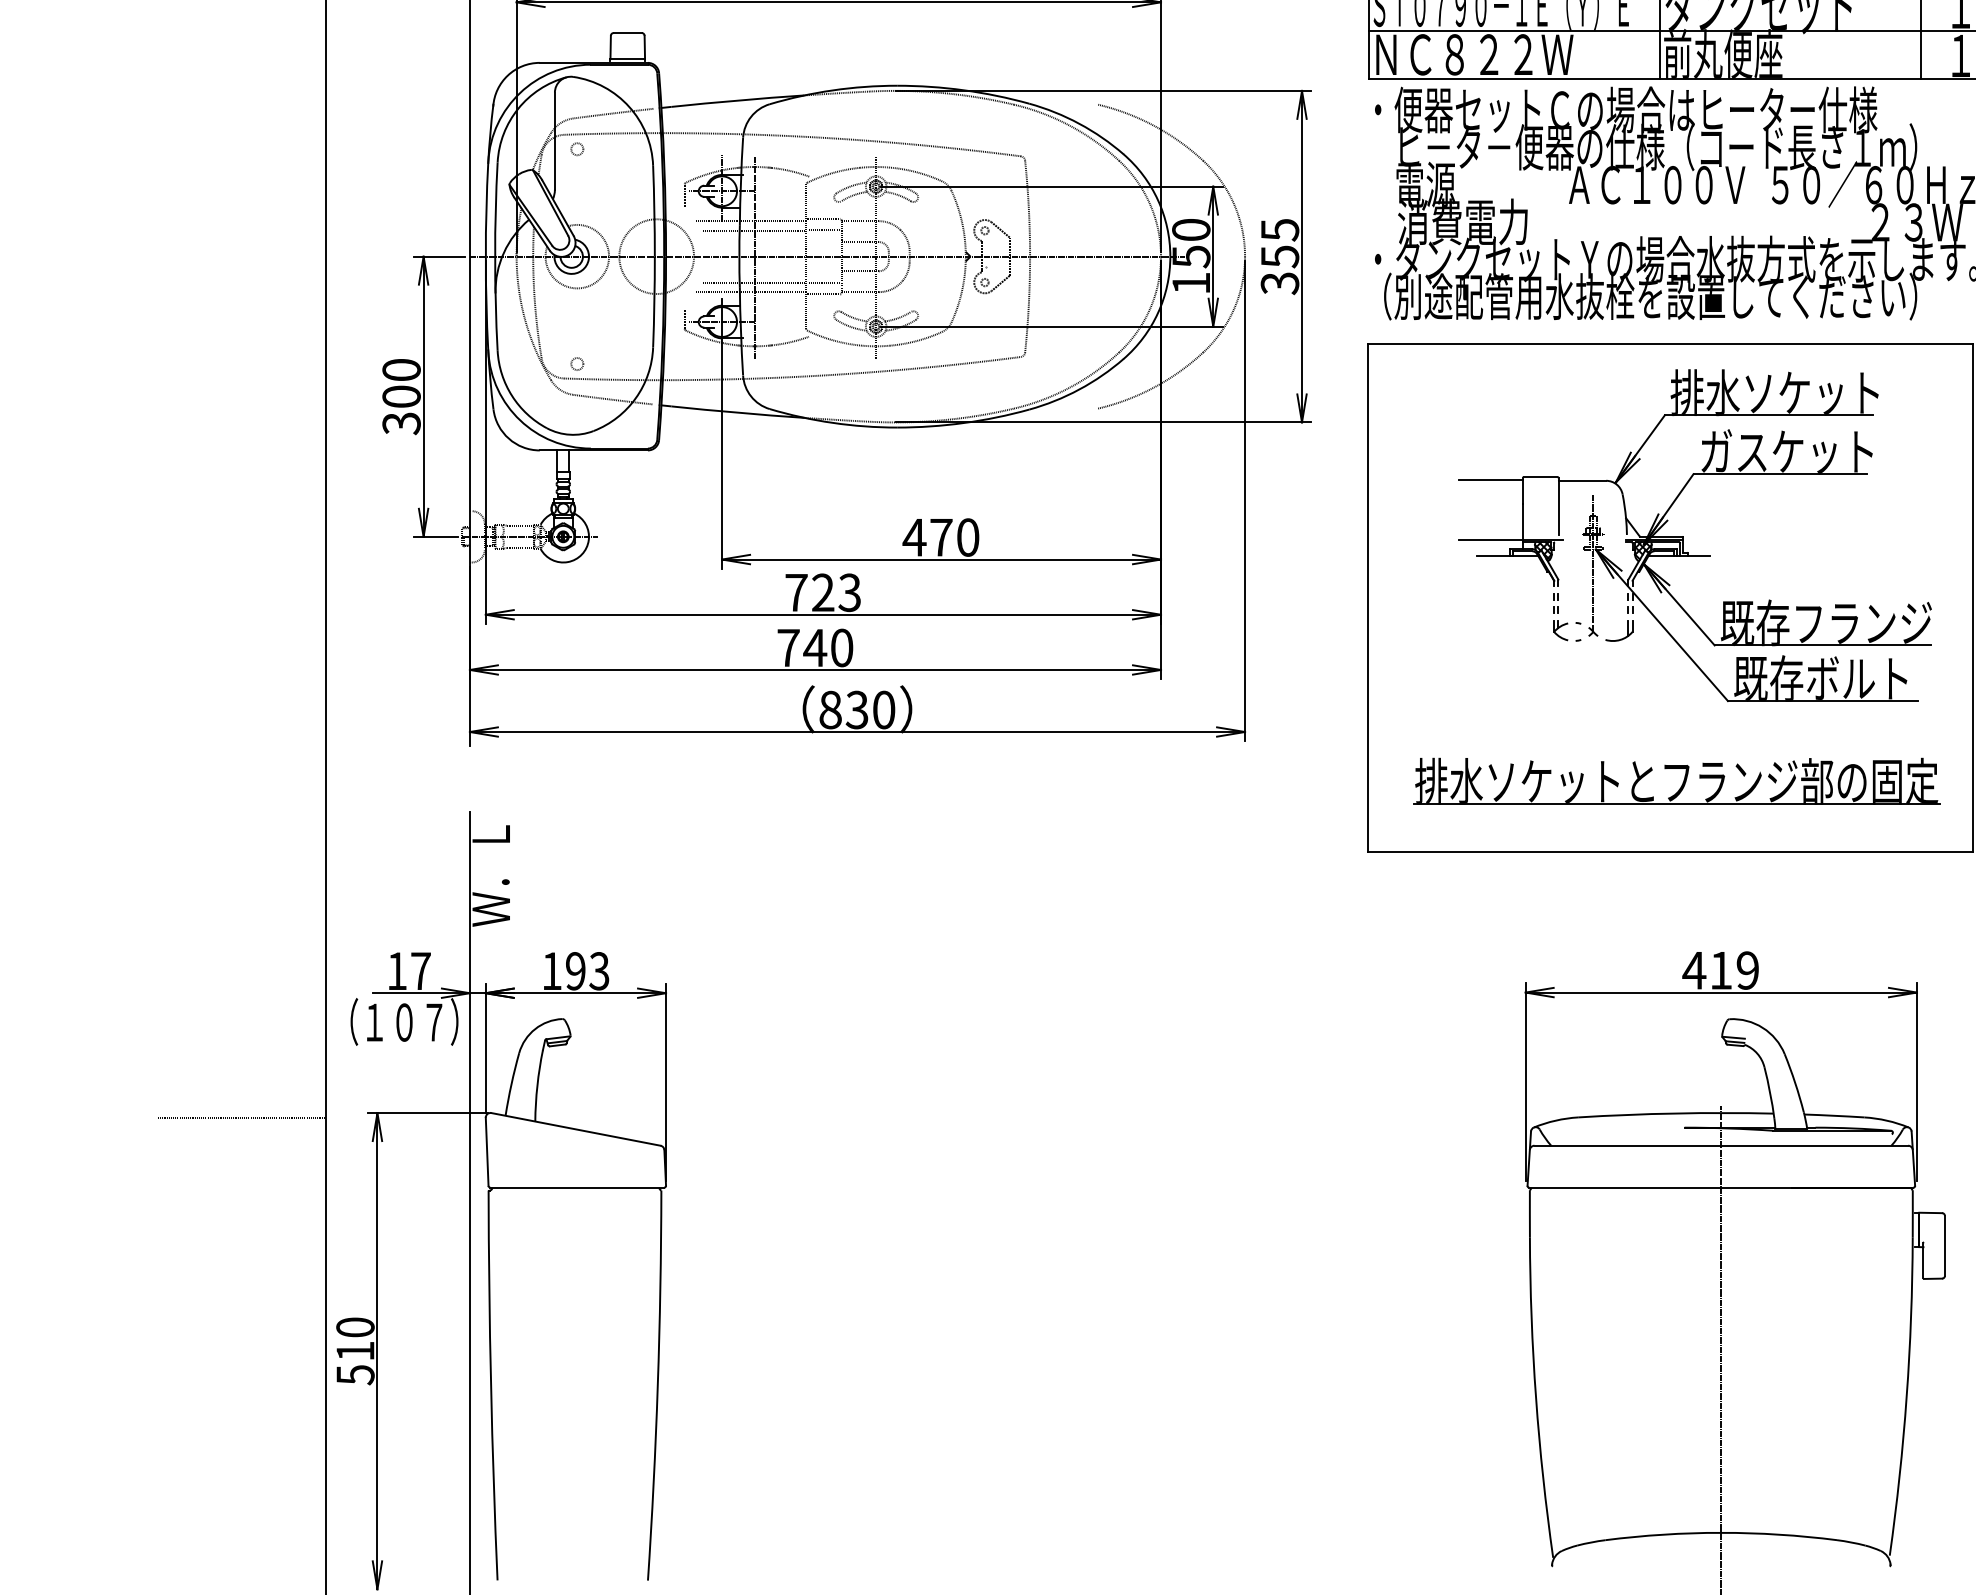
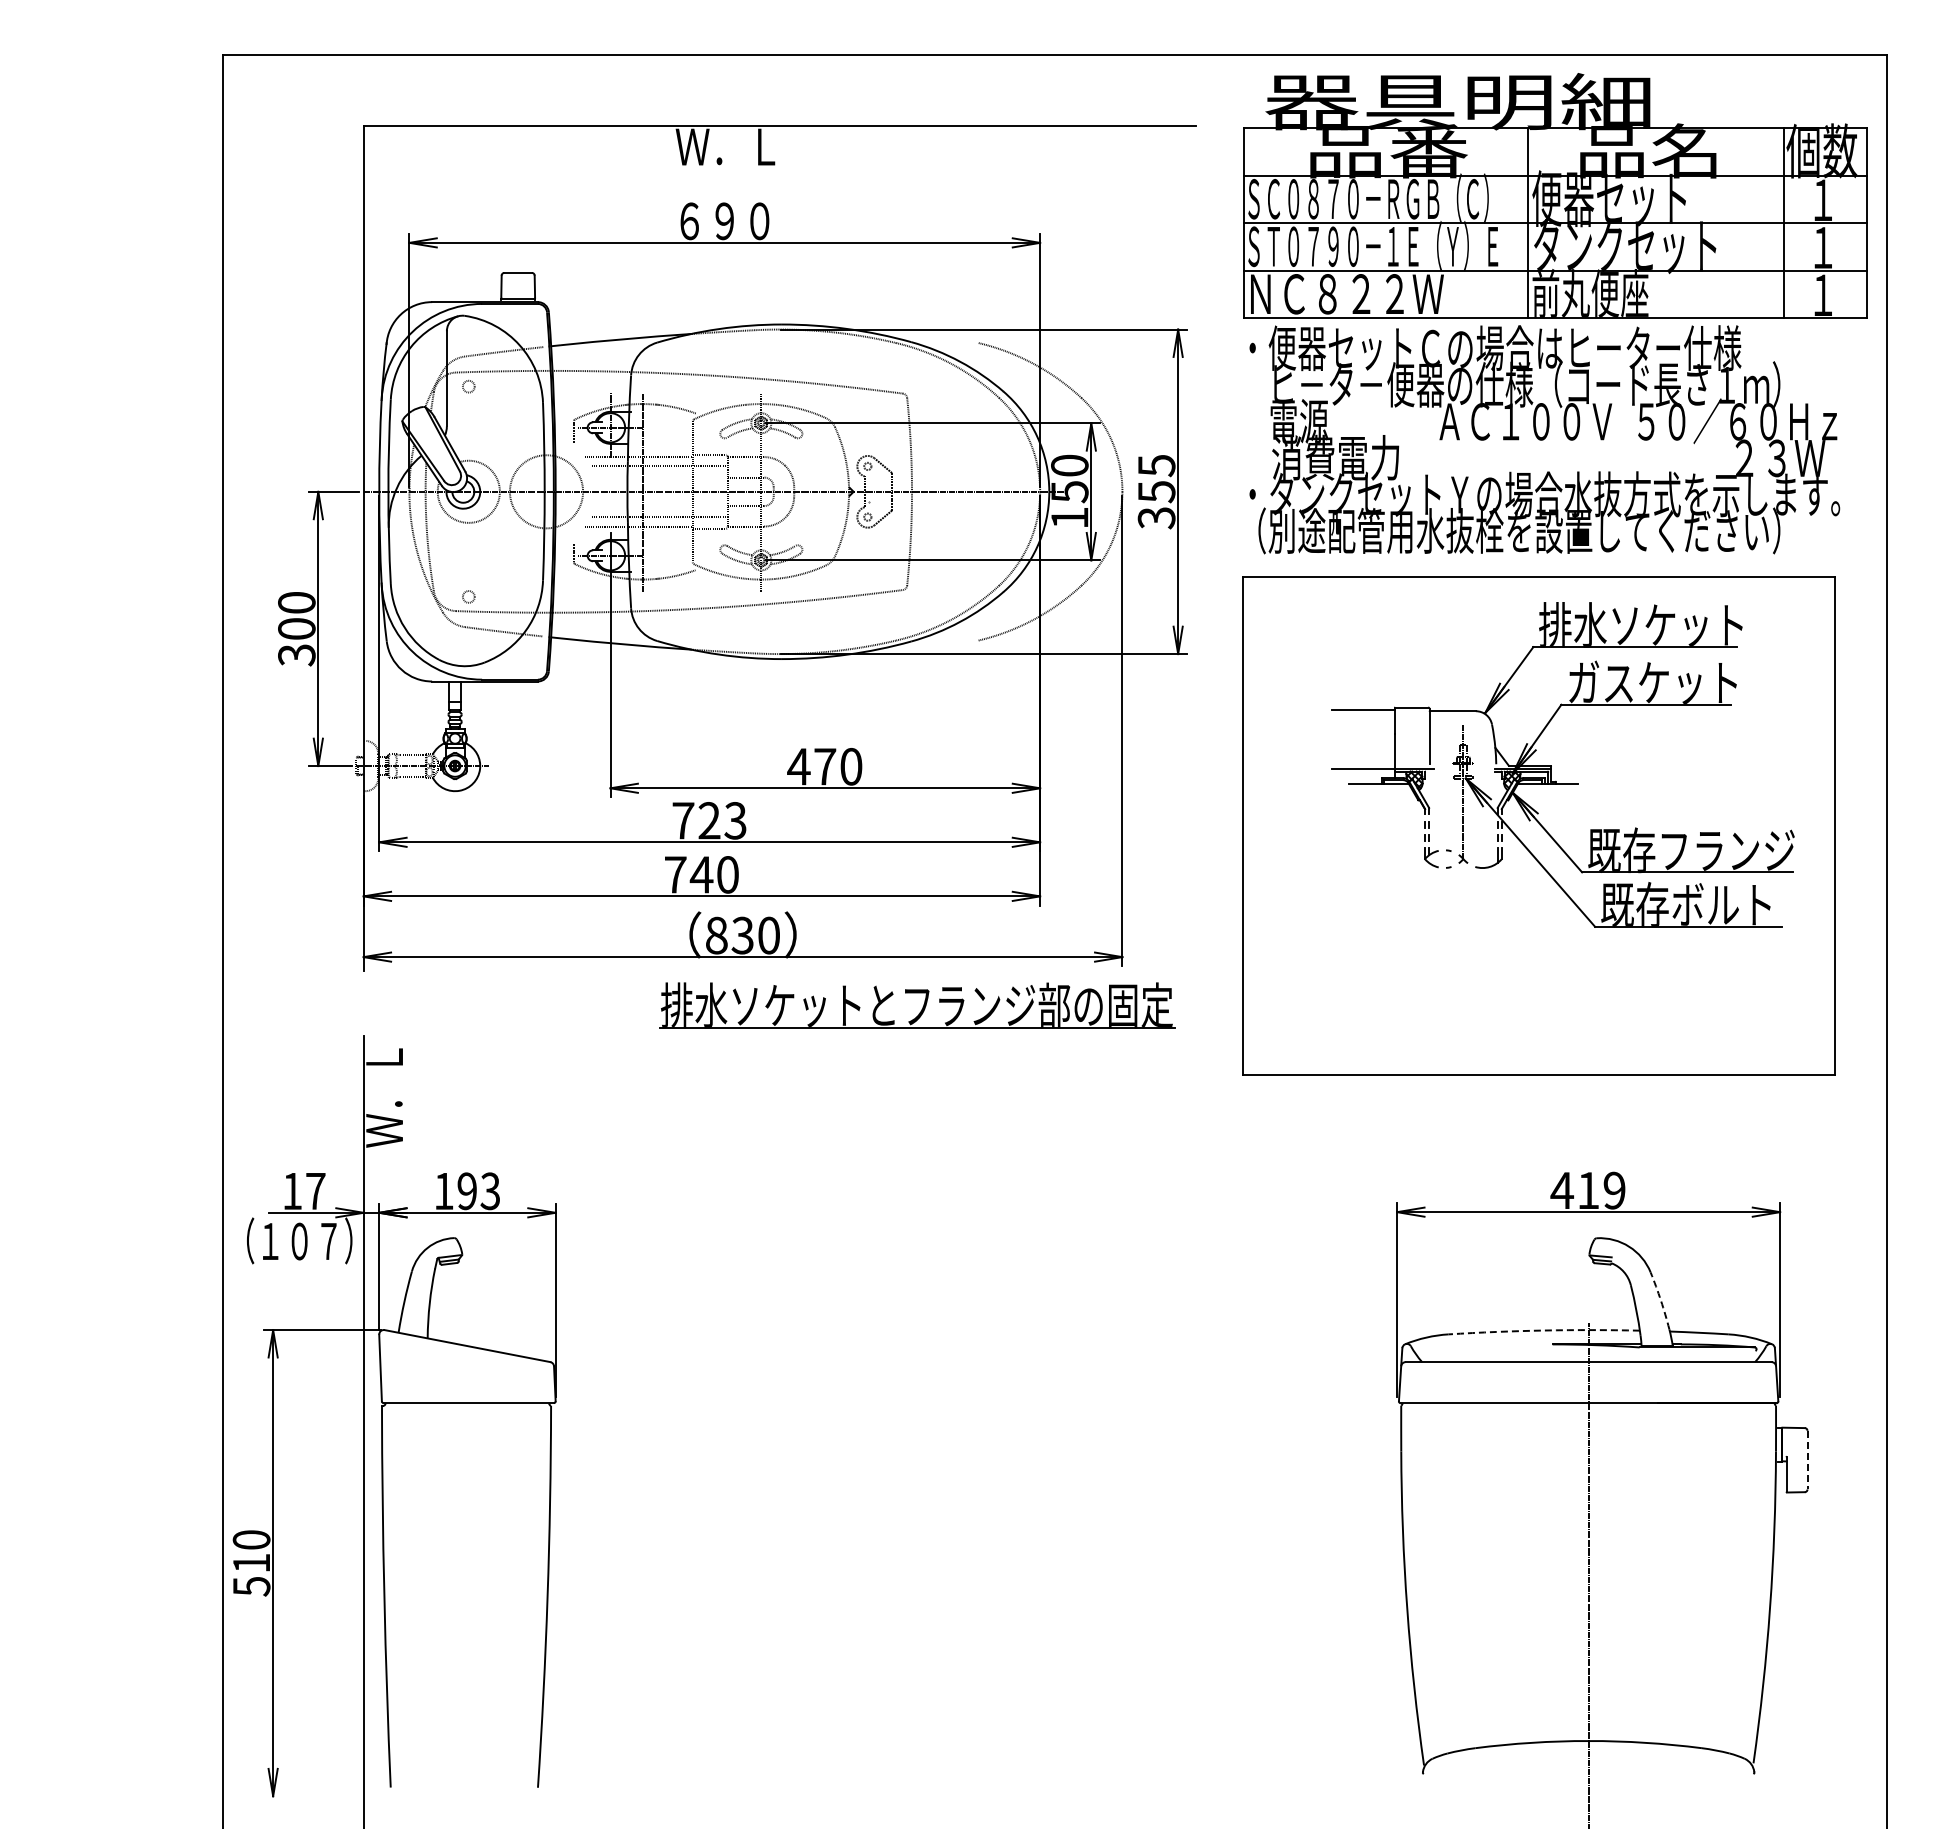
part: (1677, 781) -> (917, 1005), moved
arc: (1794, 1082) -> (1660, 1300), solid -> dashed
arc: (1676, 1113) -> (1544, 1330), solid -> dashed
line: (241, 1117) -> (140, 1334), removed
line: (1944, 1246) -> (1807, 1460), solid -> dashed

